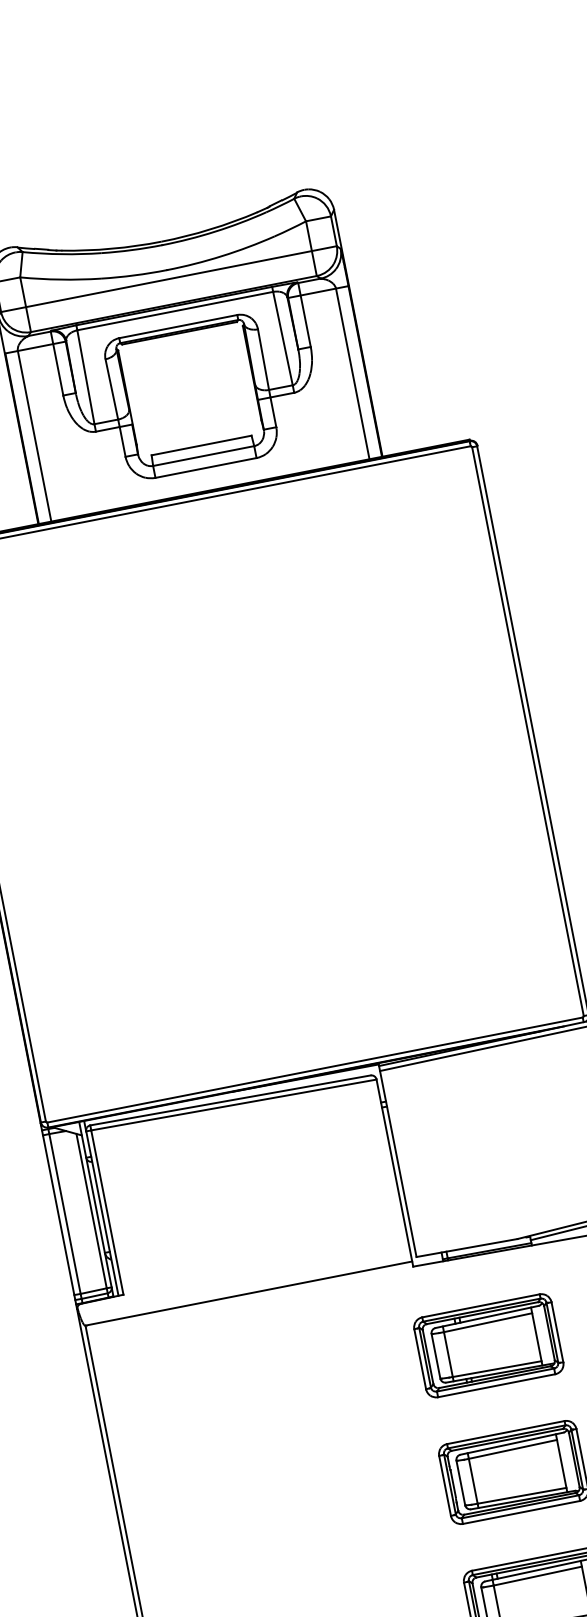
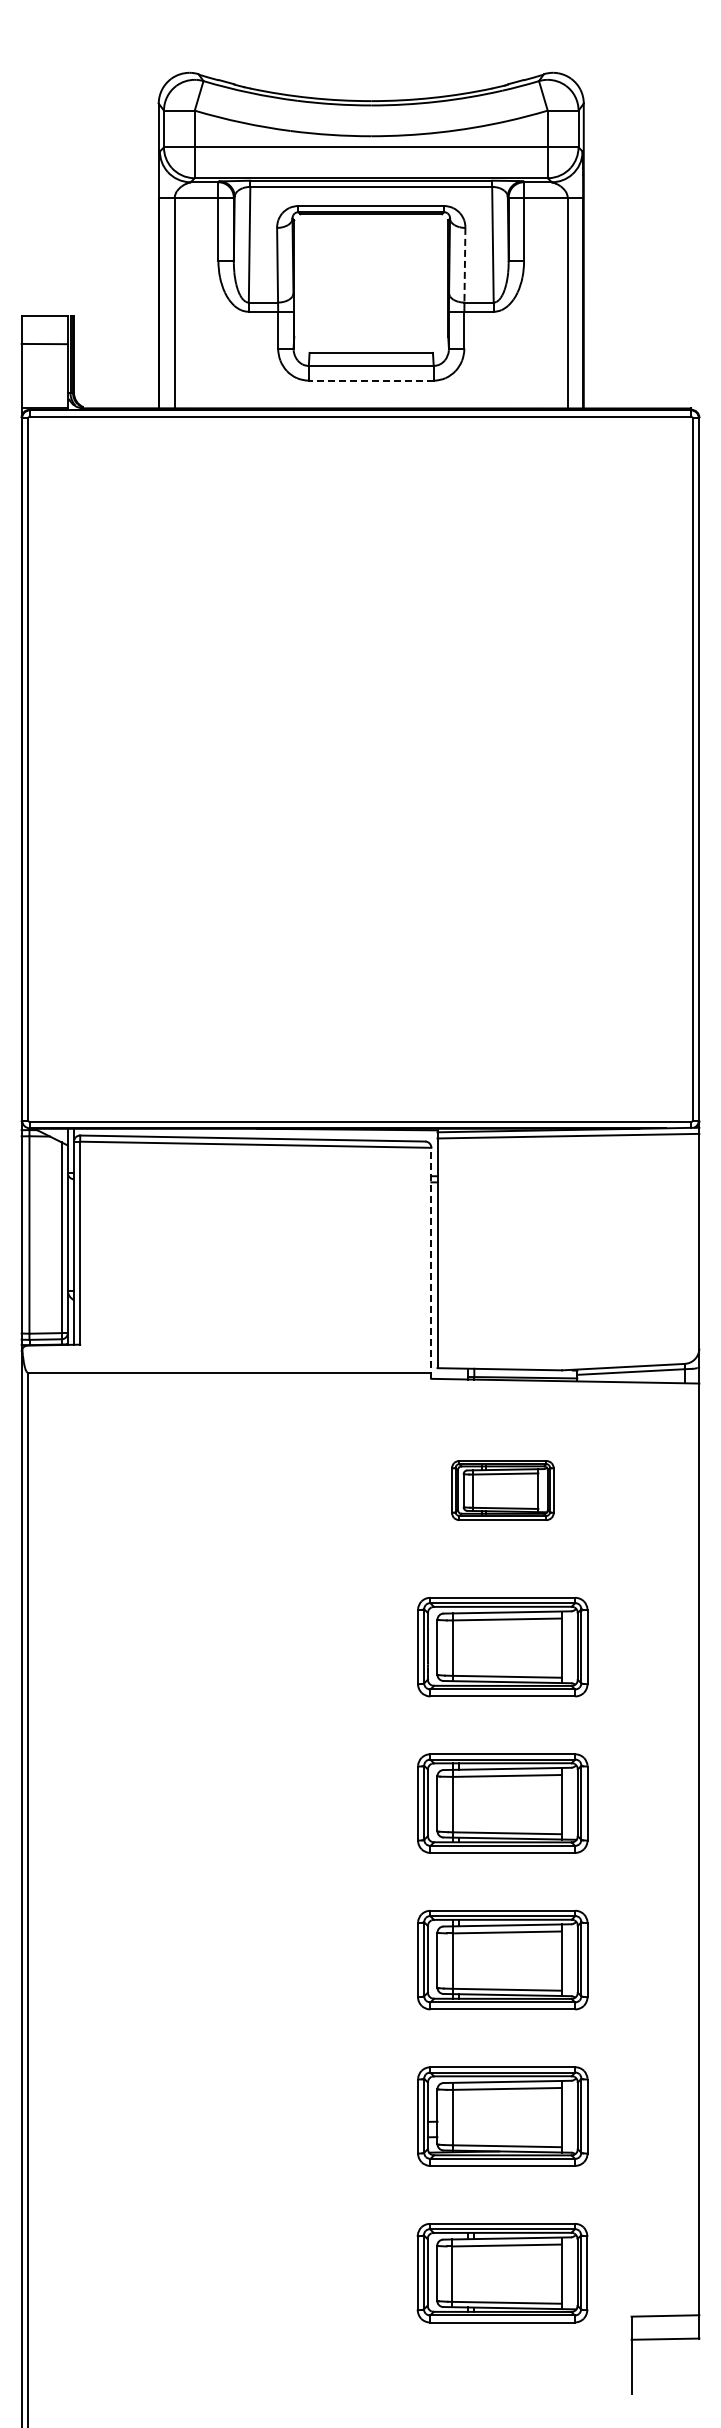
line: (263, 359) -> (464, 265), solid -> dashed
line: (205, 467) -> (370, 380), solid -> dashed
line: (395, 1173) -> (431, 1263), solid -> dashed
part: (488, 1345) -> (502, 1490), size x0.6

